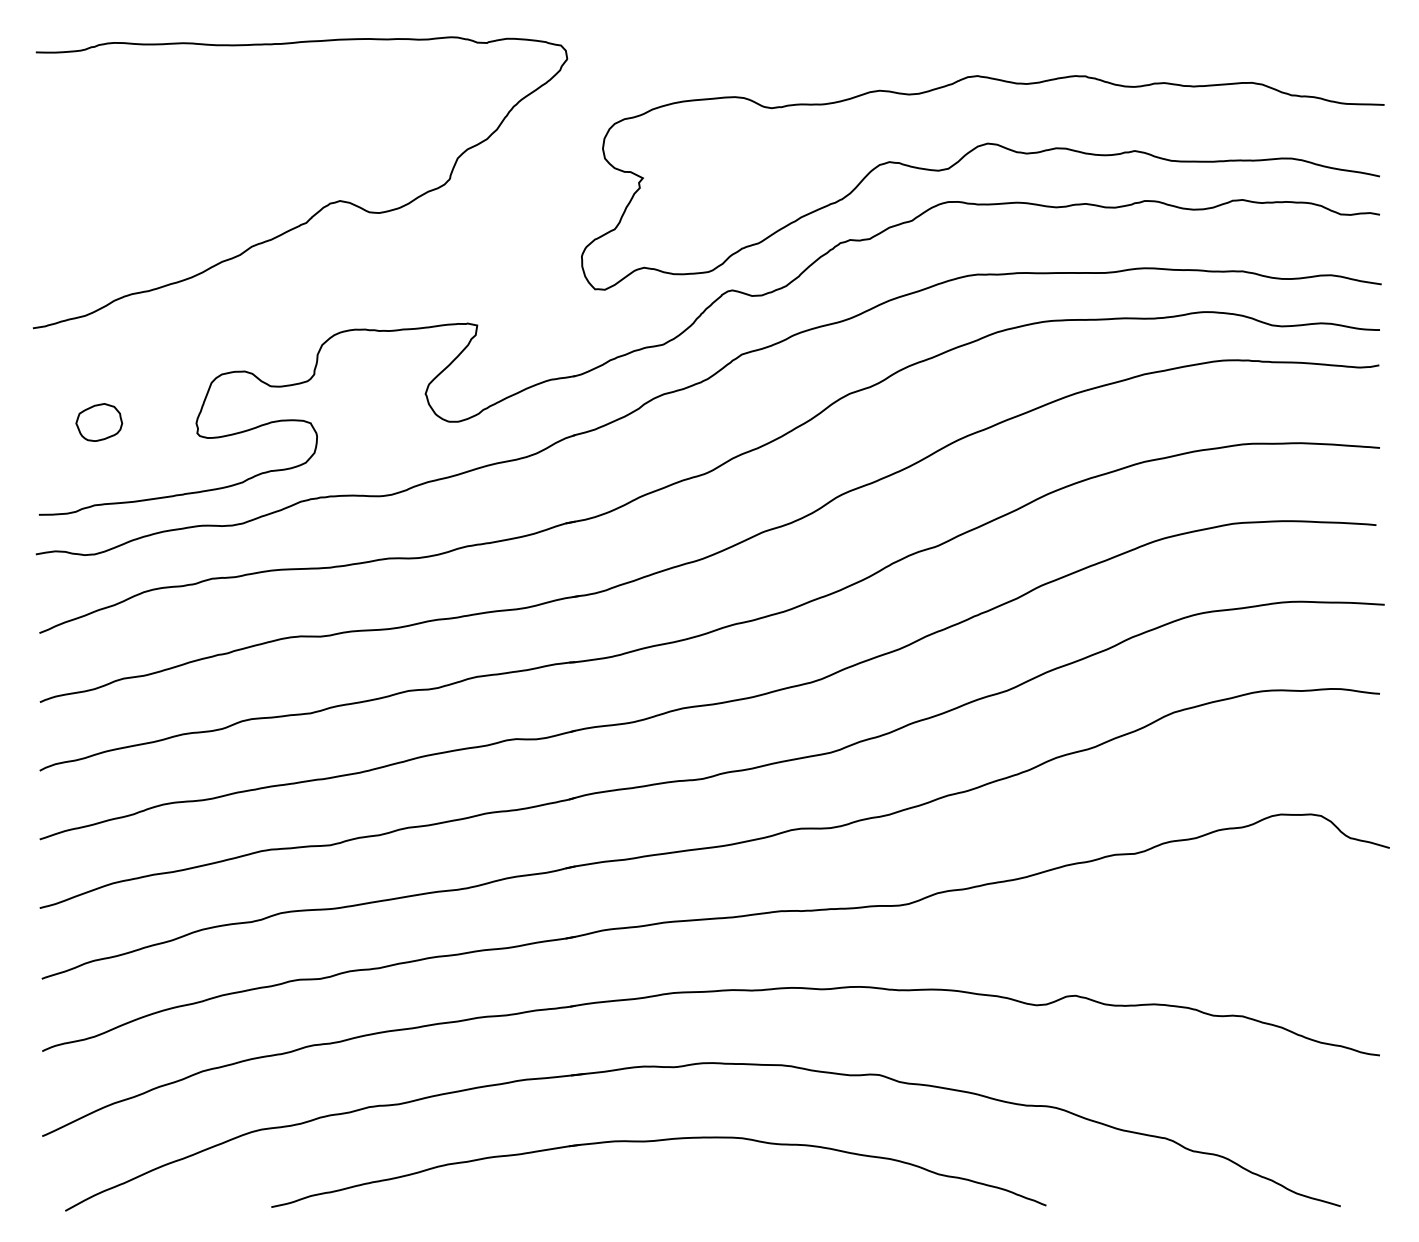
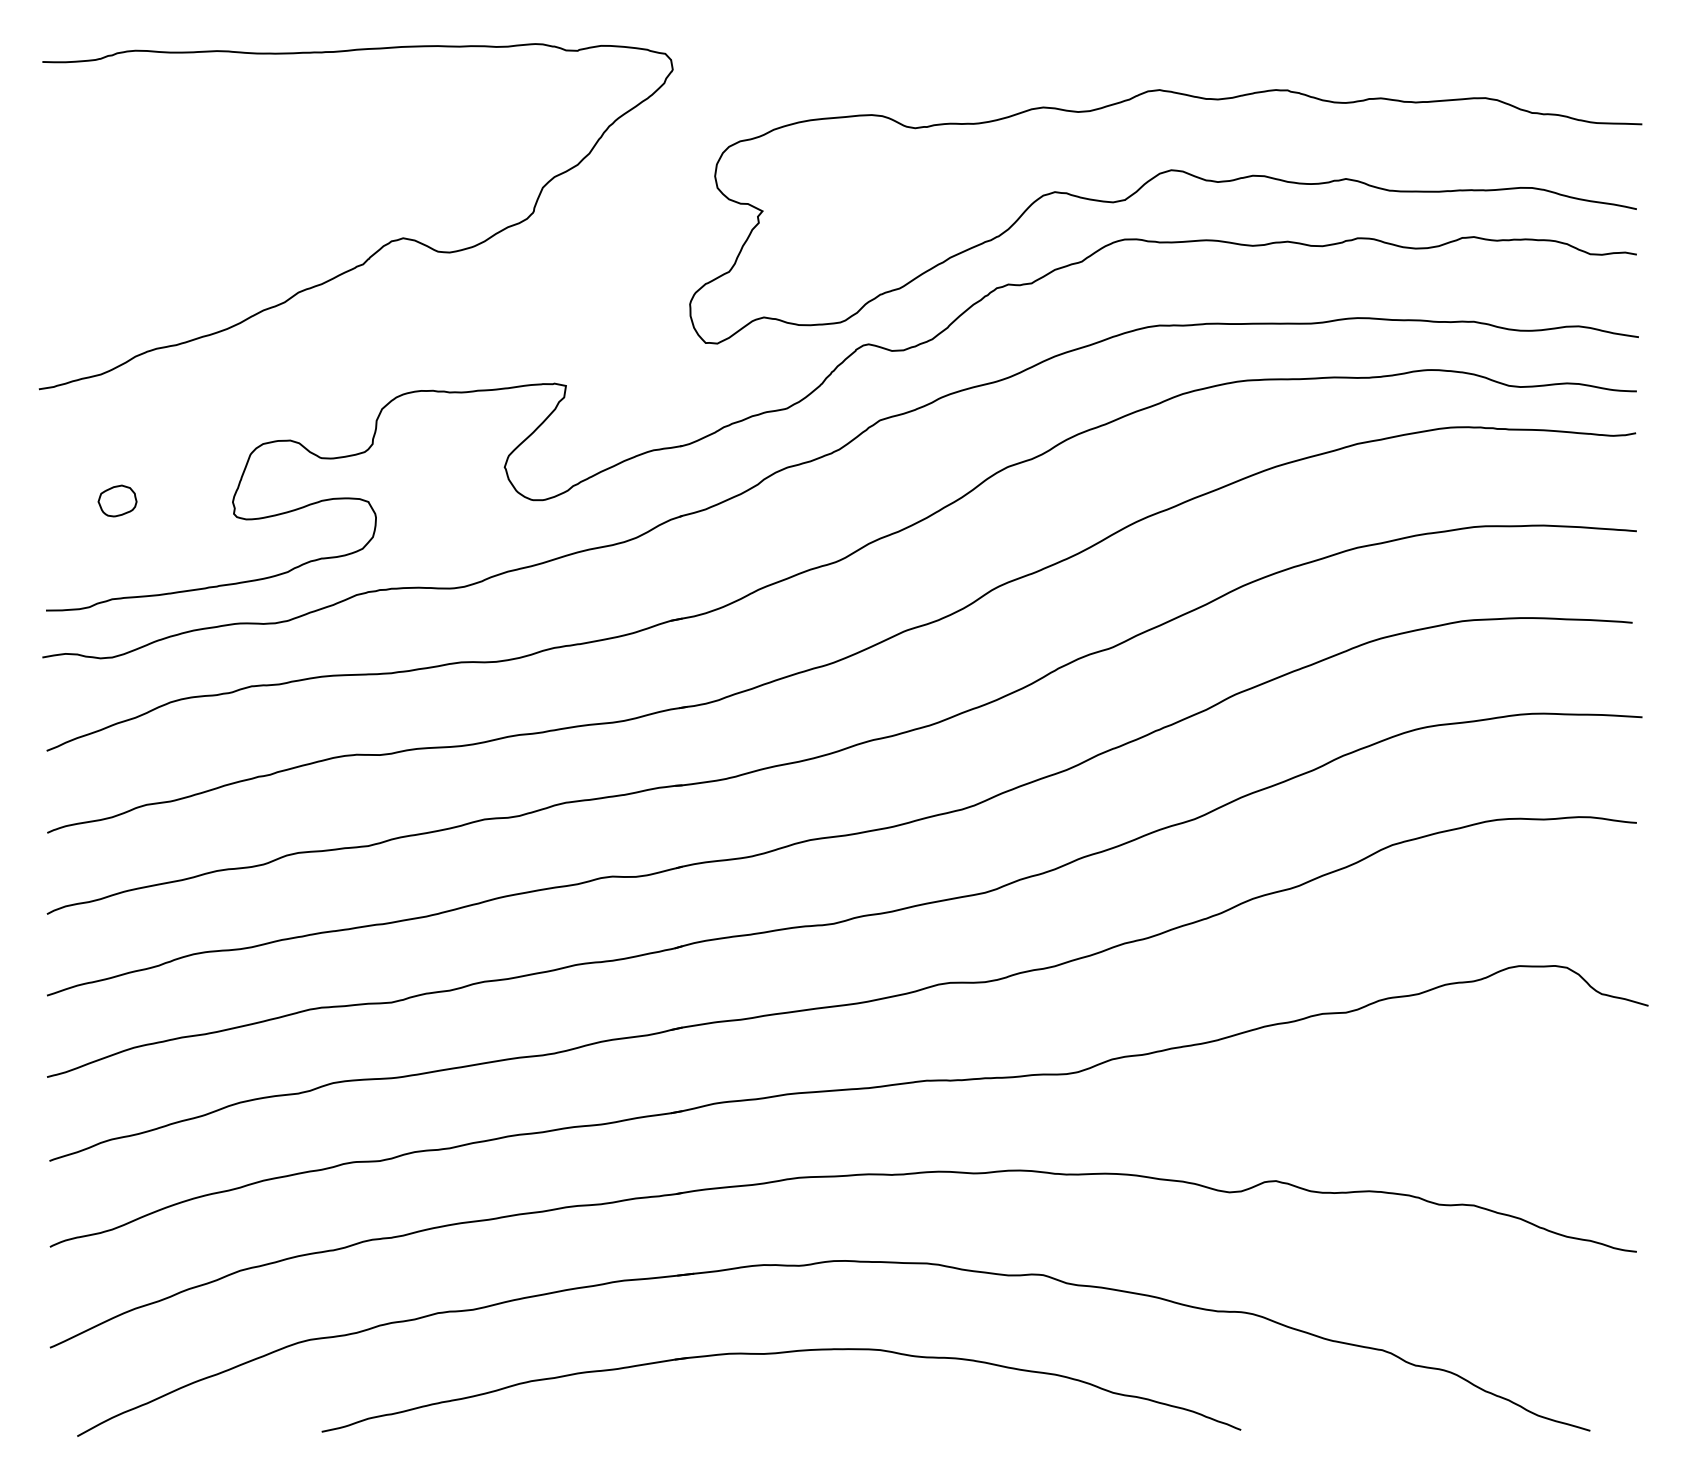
part: (99, 422) -> (117, 500), size x0.7

